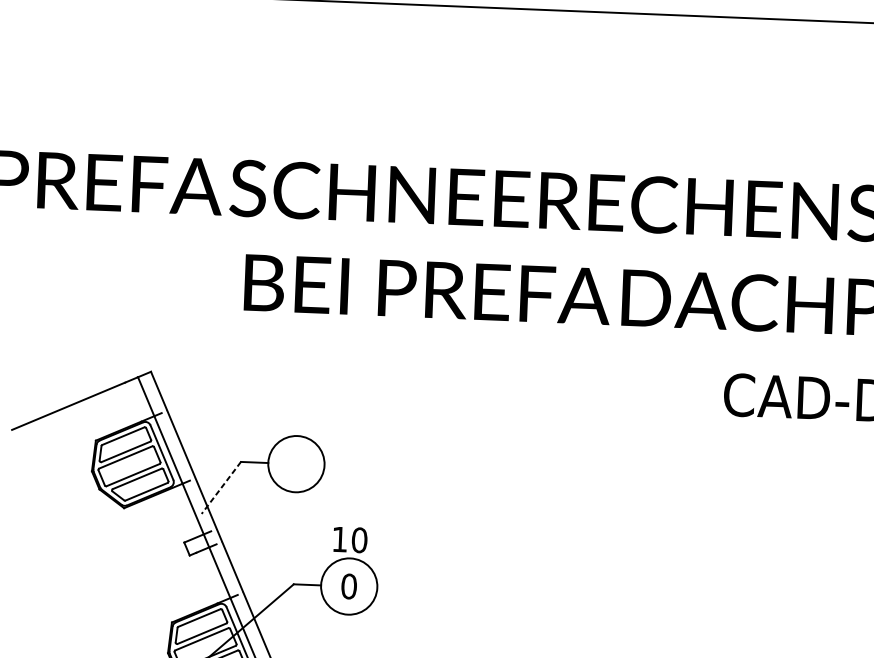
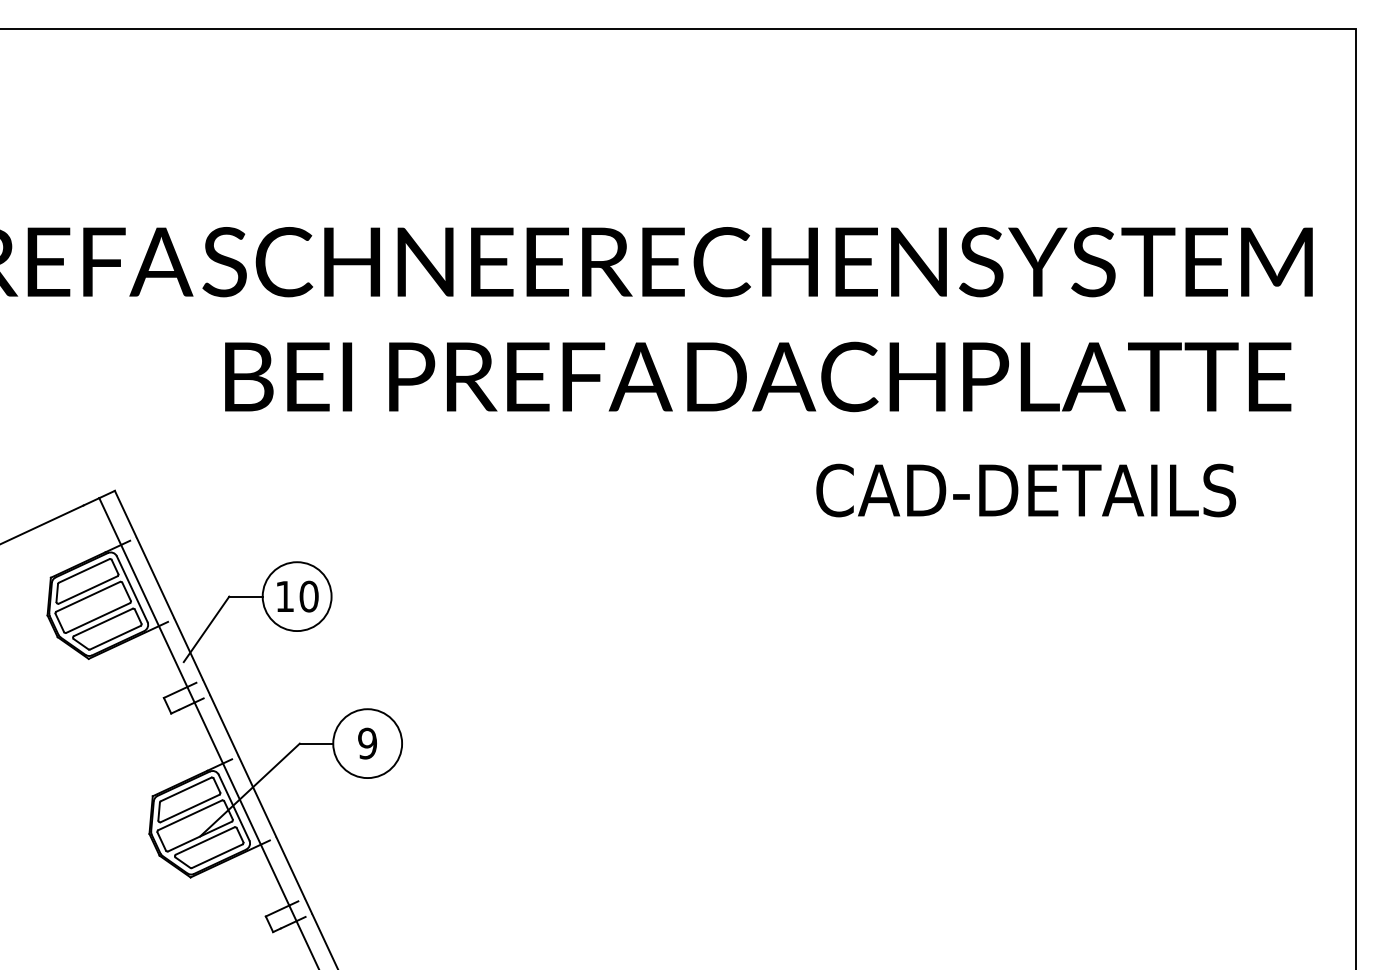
line: (221, 488) -> (206, 629), dashed -> solid
text: (350, 539) -> (297, 596), moved
text: (349, 586) -> (367, 743), 0 -> 9

